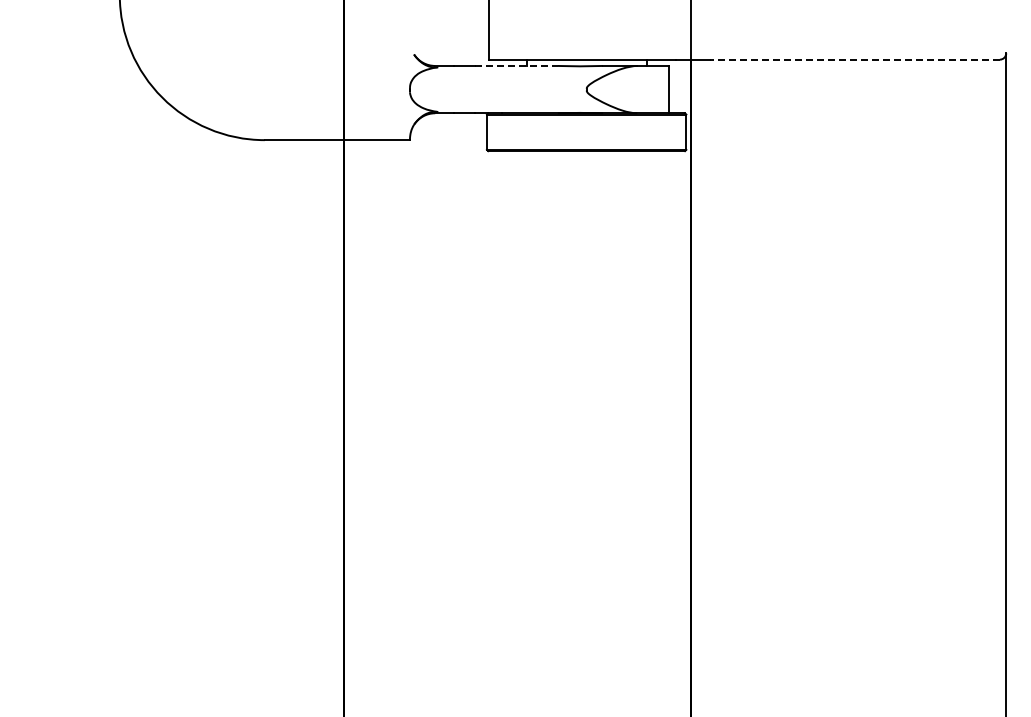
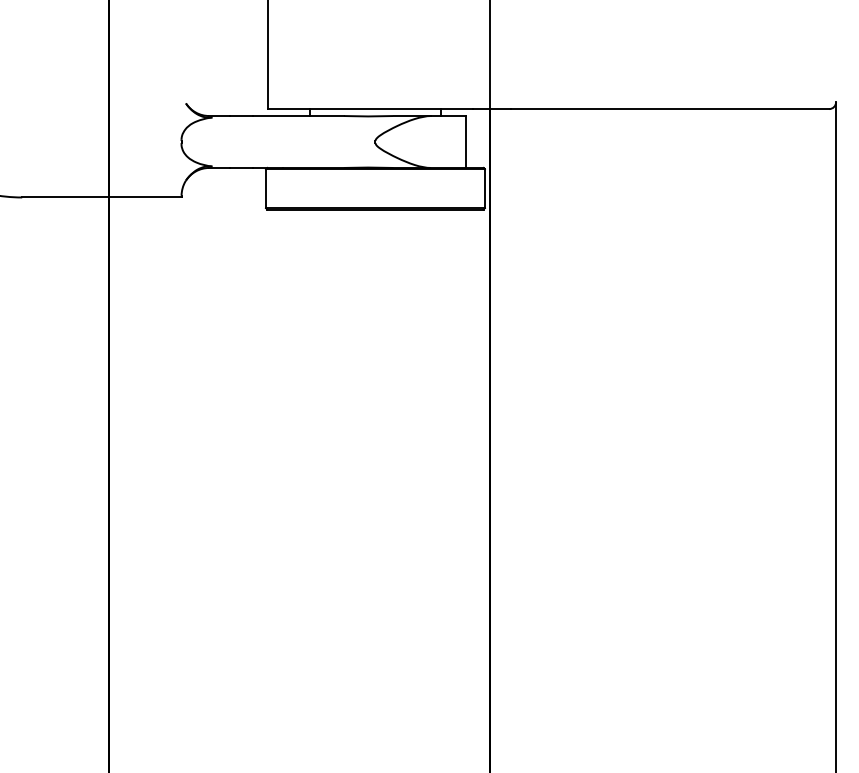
line: (855, 59) -> (670, 108), dashed -> solid
line: (517, 65) -> (299, 115), dashed -> solid

